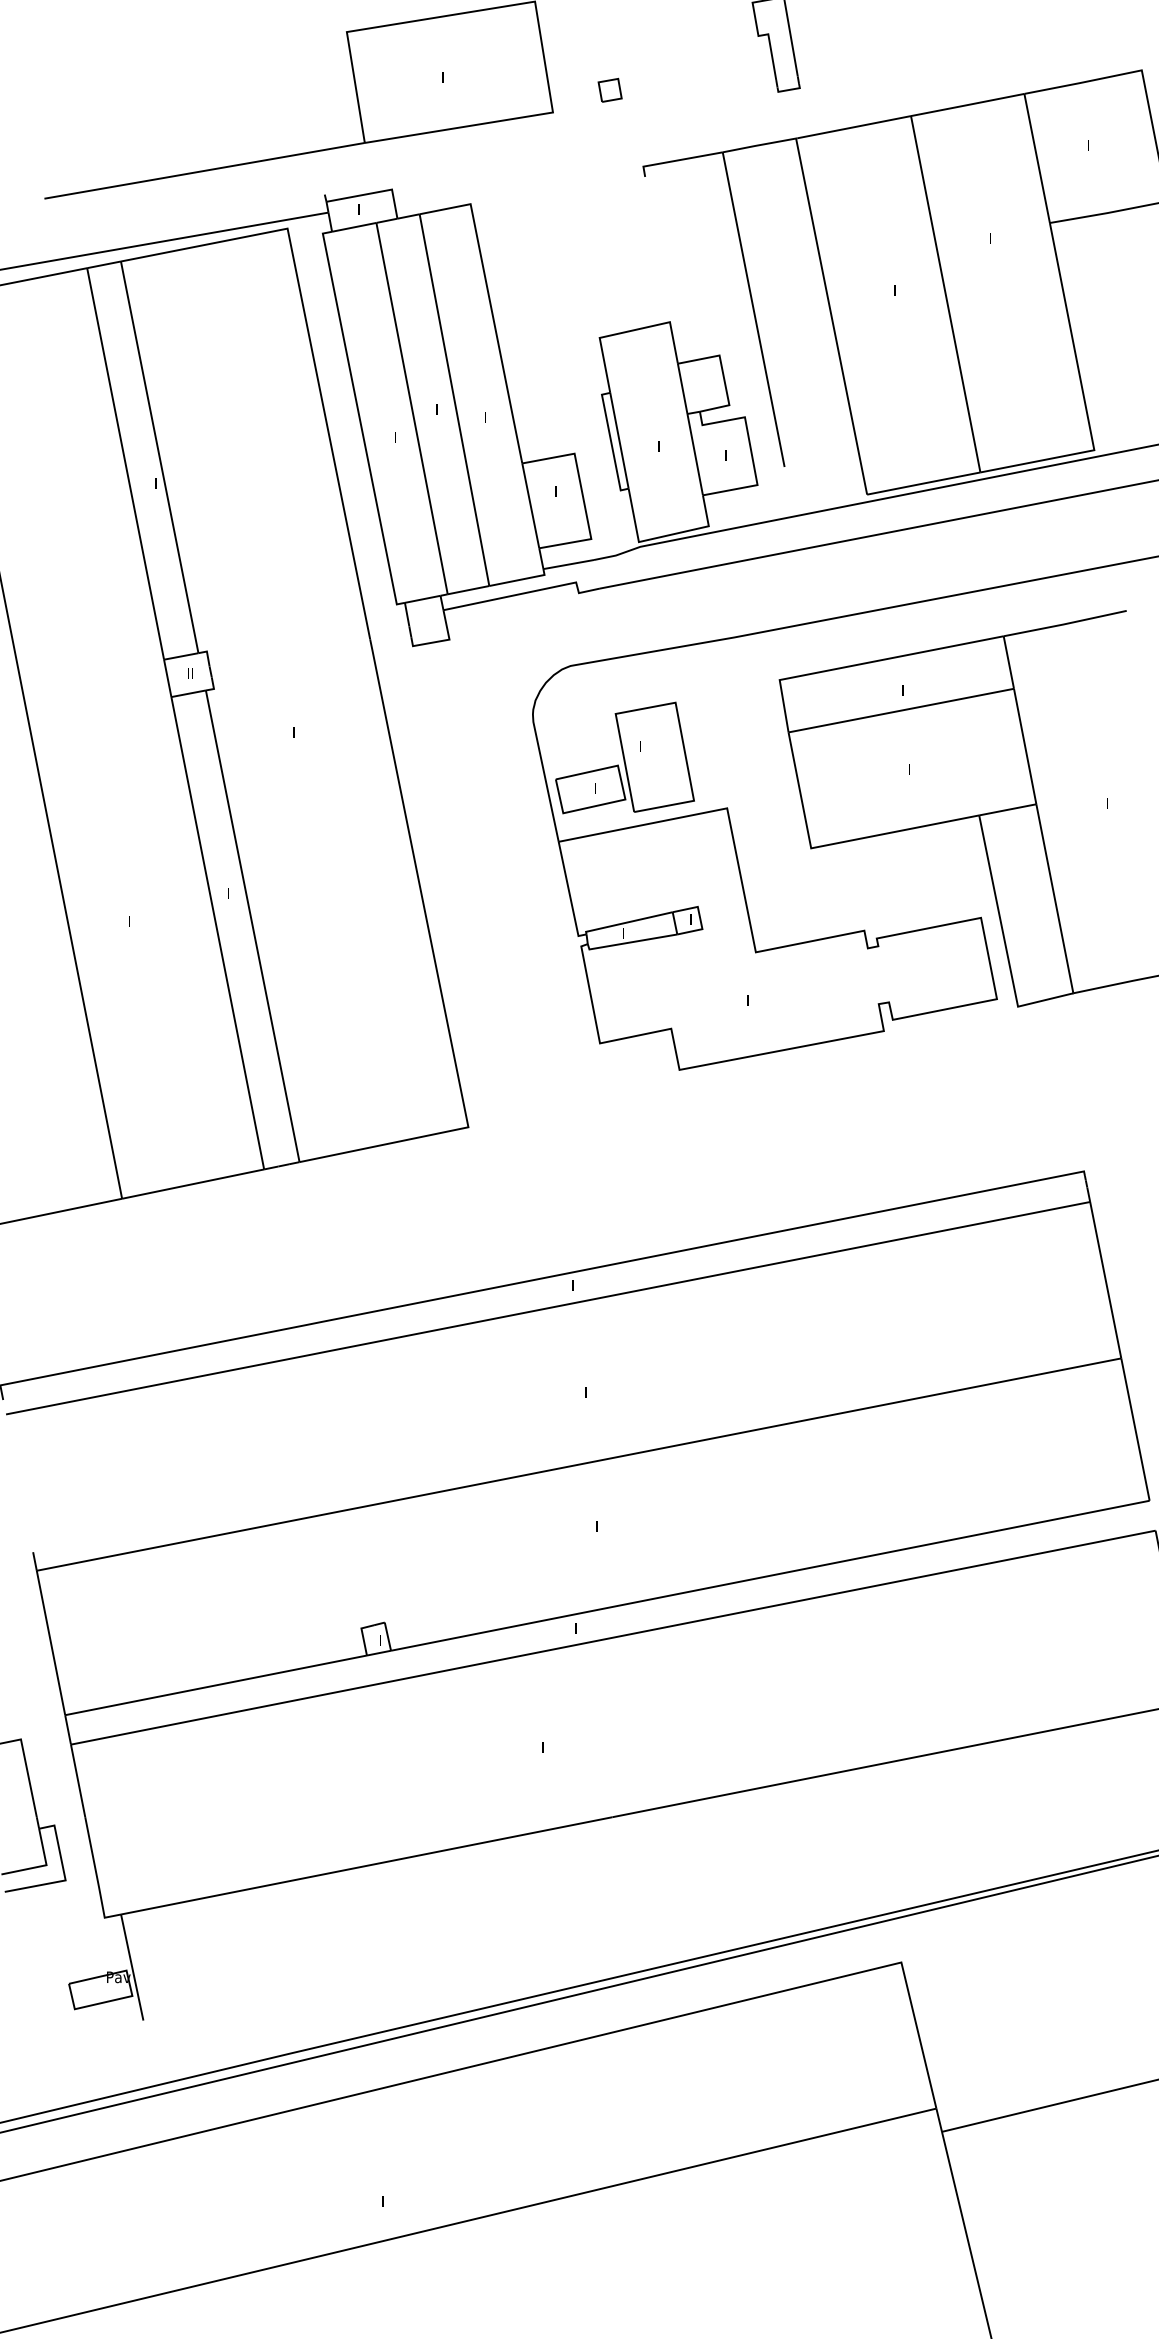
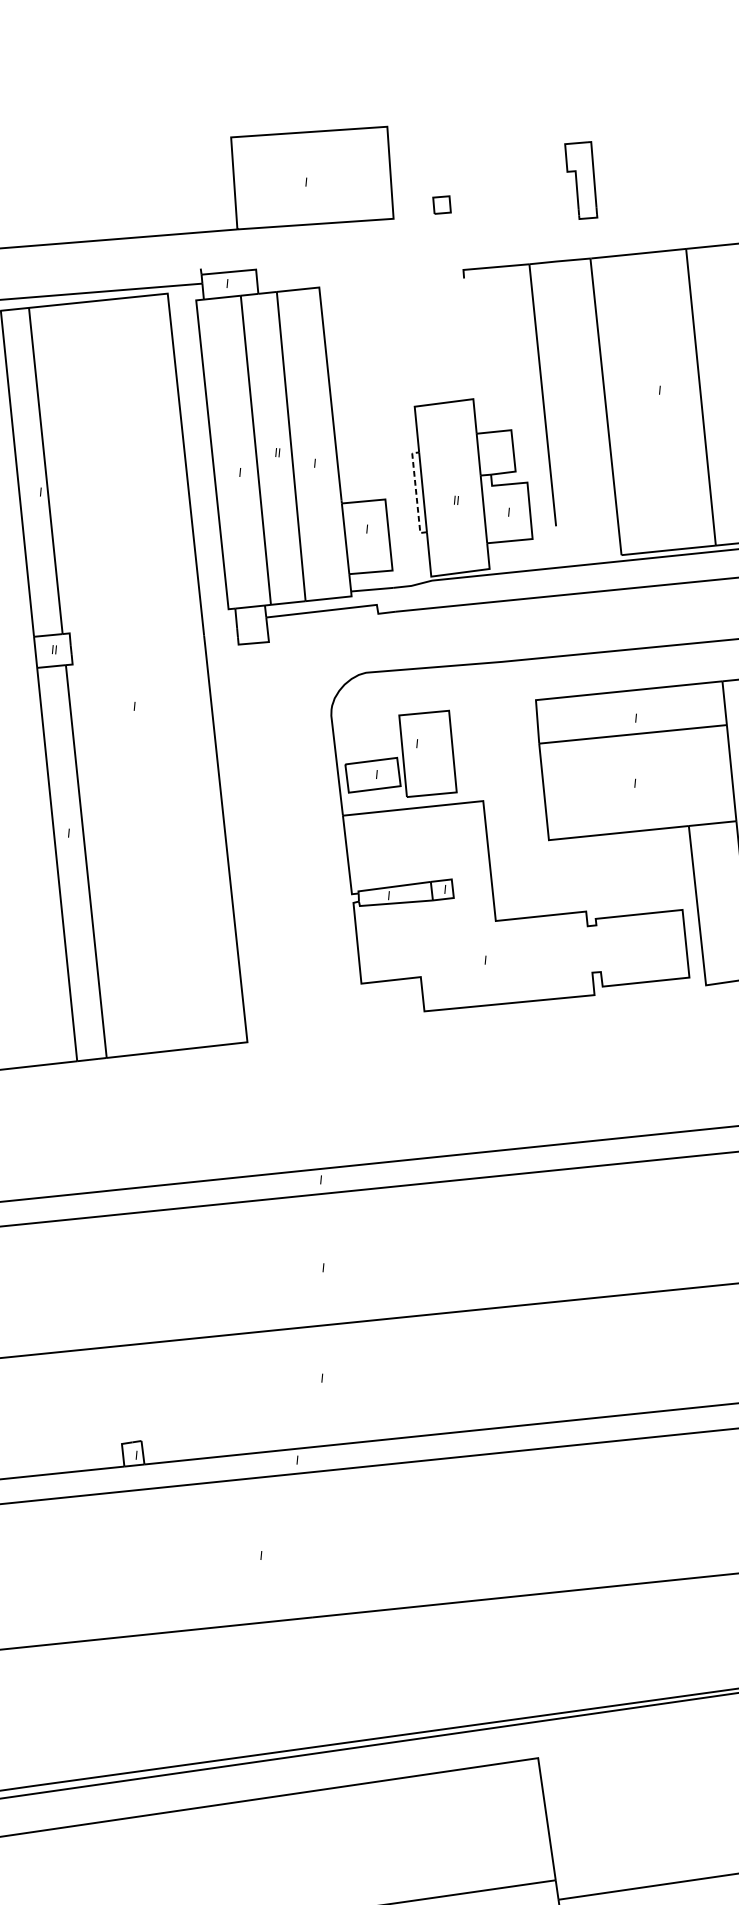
text: (440, 409) -> (279, 453), I -> II
line: (611, 442) -> (416, 493), solid -> dashed
text: (662, 446) -> (457, 500), I -> II

